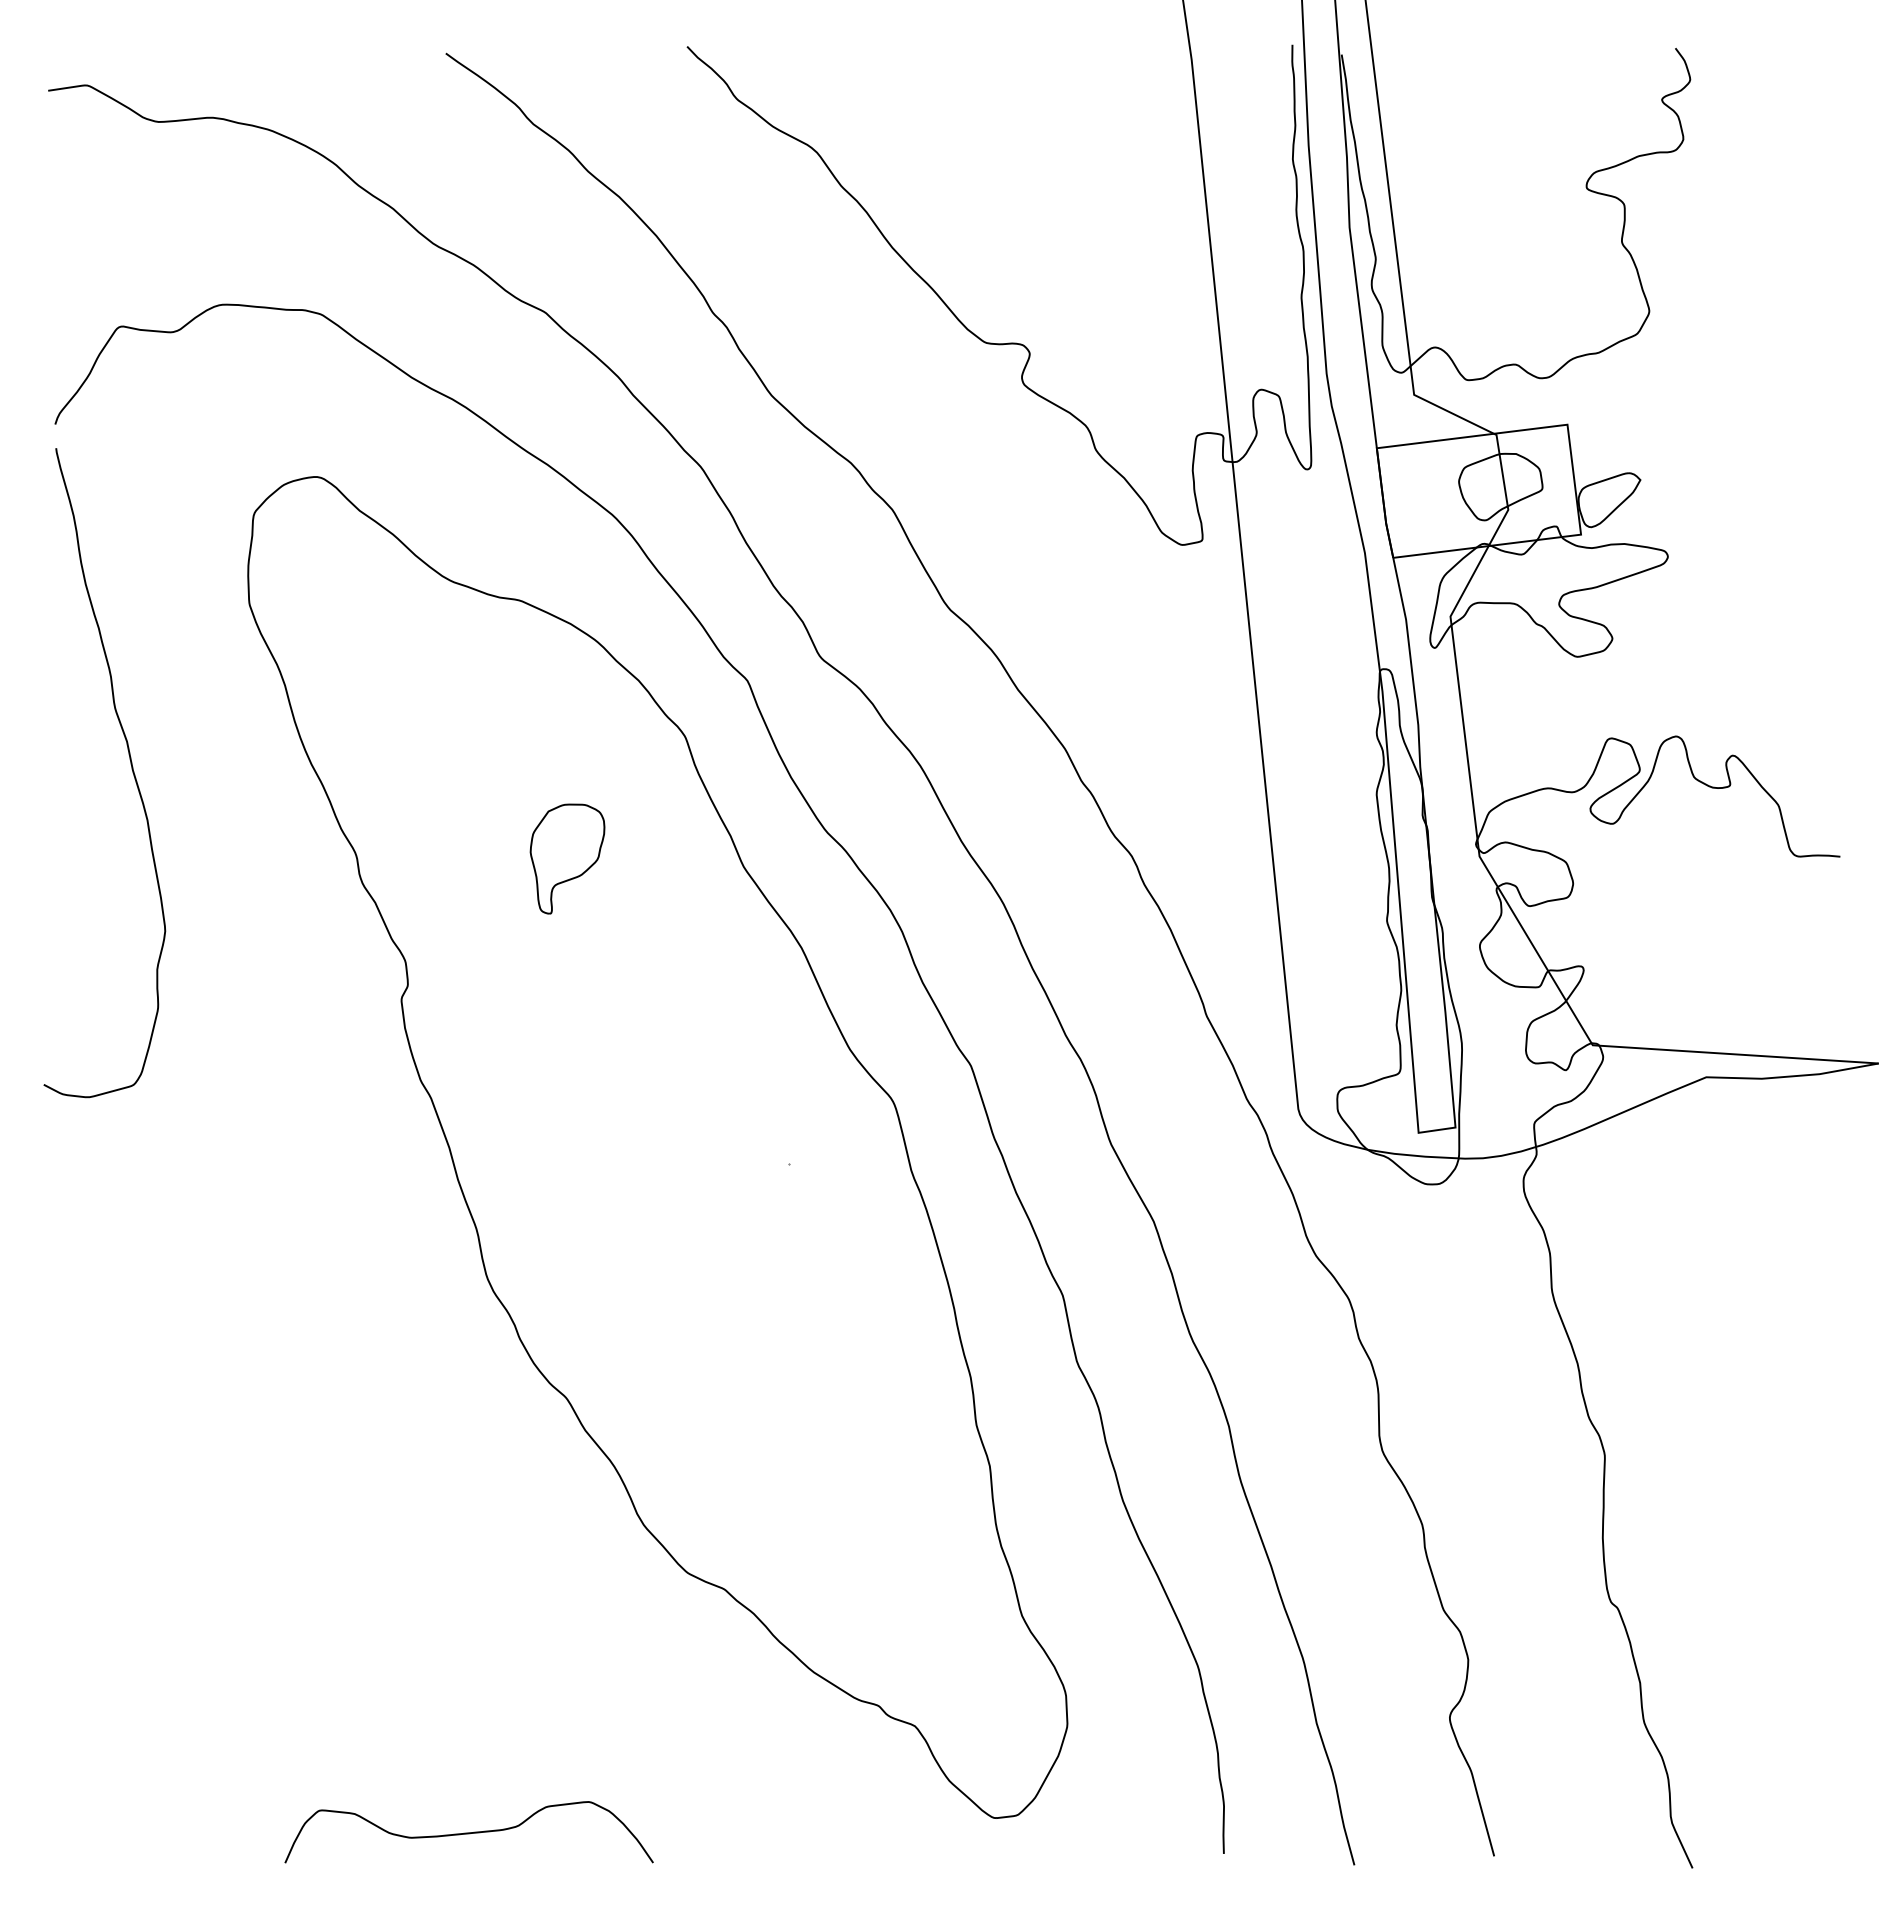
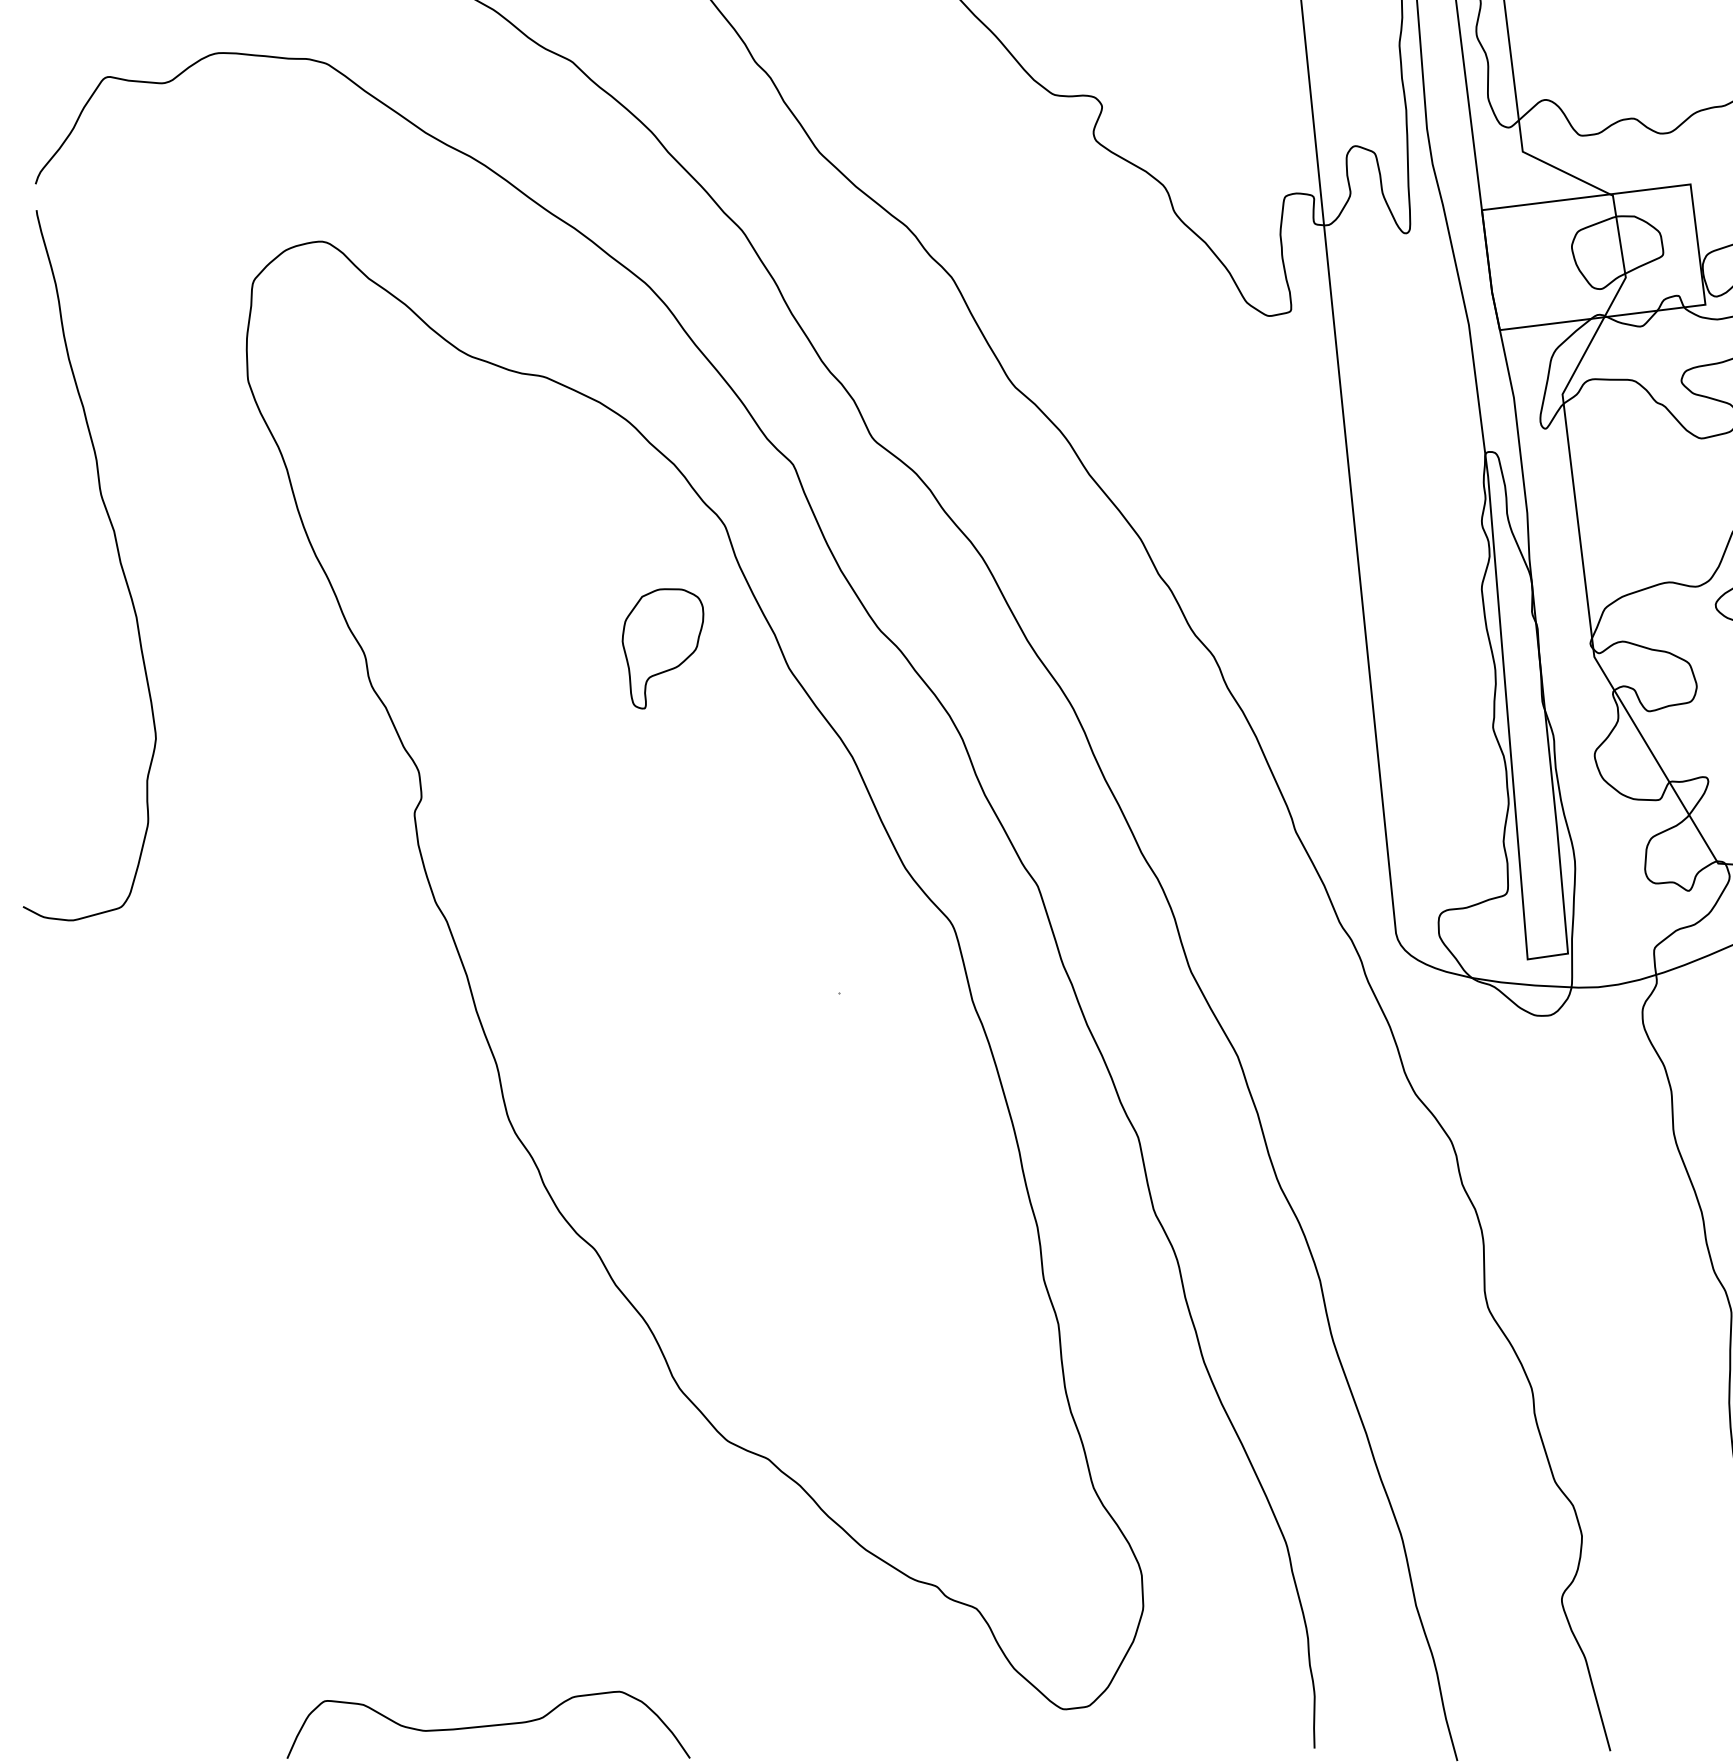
part: (567, 858) -> (662, 648), moved

